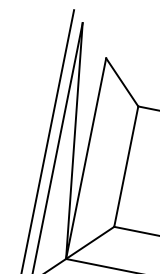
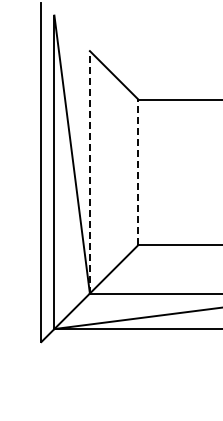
line: (85, 157) -> (89, 171), solid -> dashed
line: (126, 166) -> (138, 172), solid -> dashed

